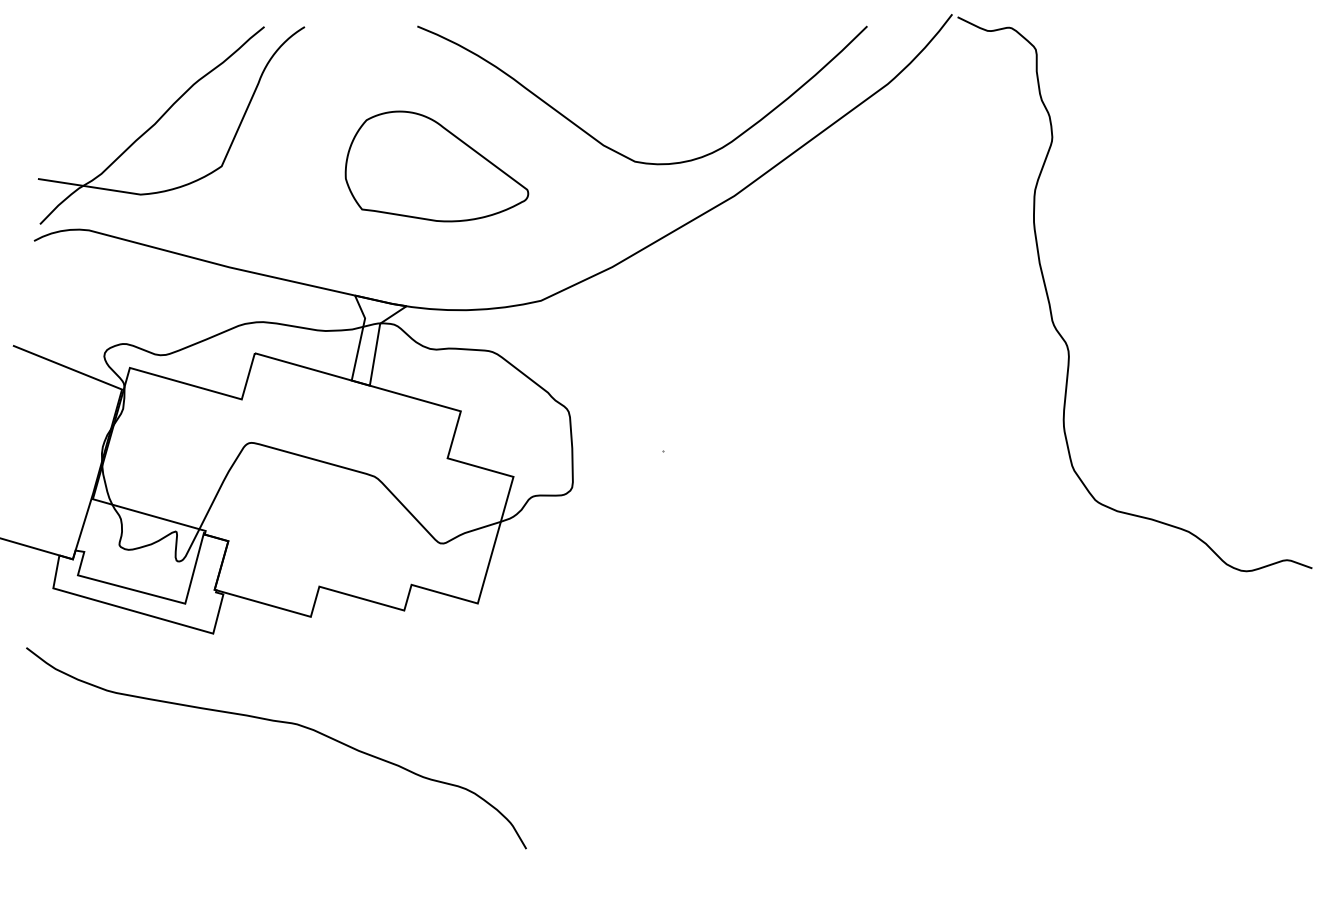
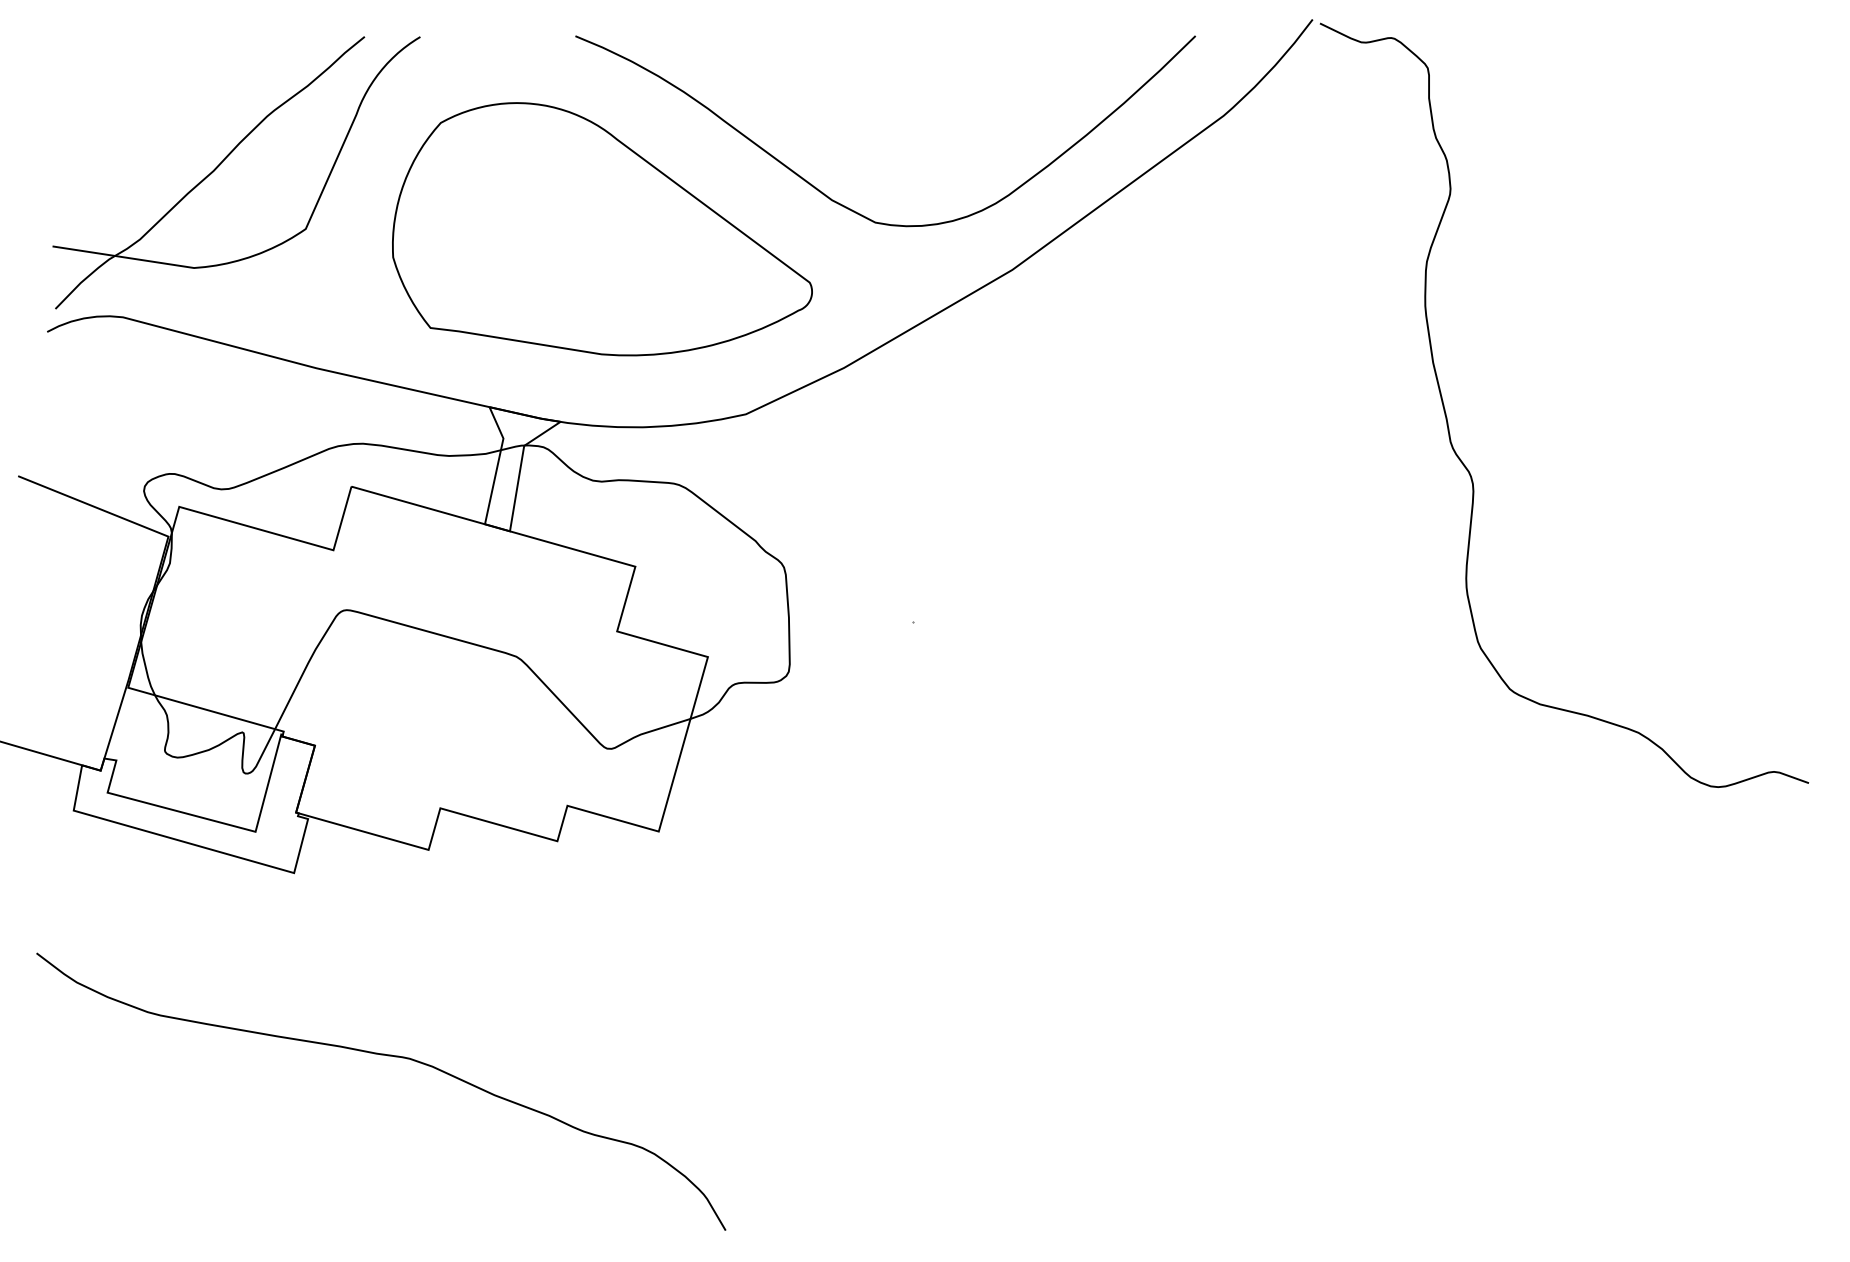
part: (436, 166) -> (601, 229), size x1.67
curve: (277, 722) -> (382, 1056), moved

